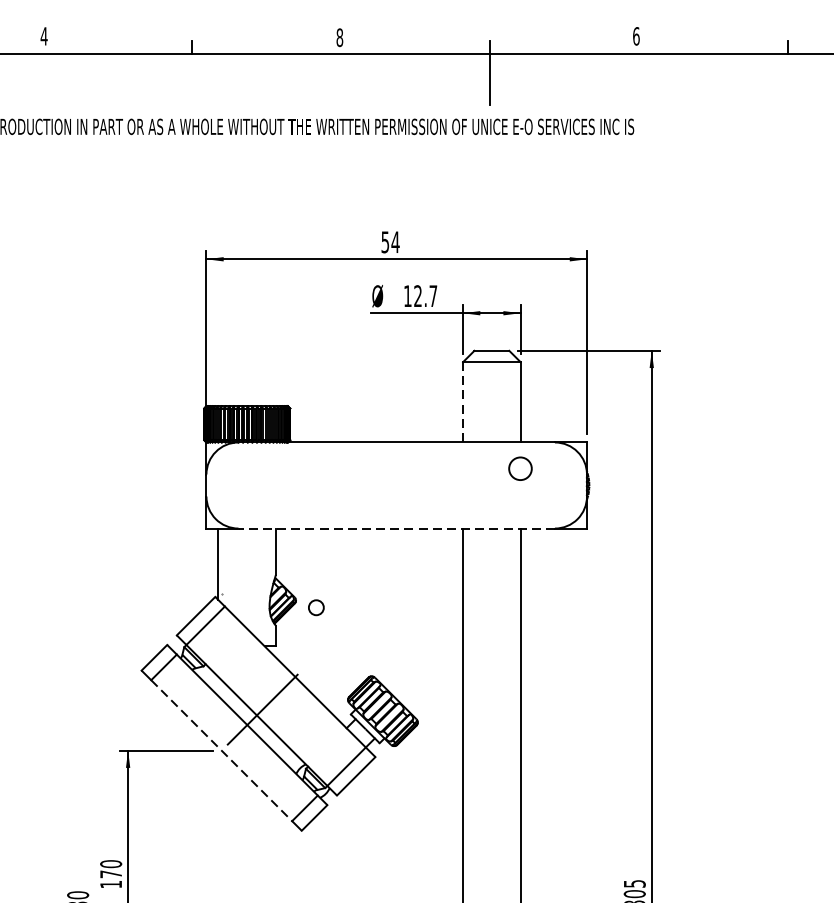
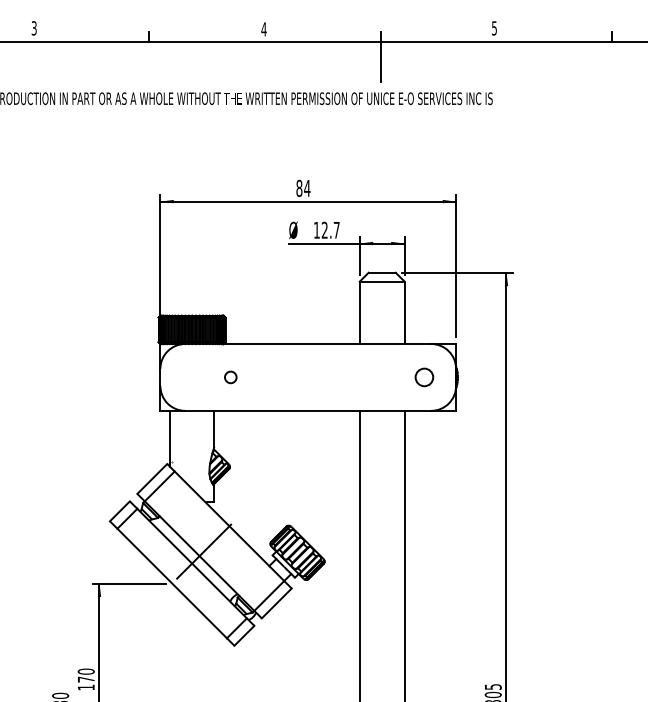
text: (43, 36) -> (33, 28), 4 -> 3
text: (636, 36) -> (494, 28), 6 -> 5
text: (339, 37) -> (263, 29), 8 -> 4
text: (385, 241) -> (299, 187), 54 -> 84
line: (462, 403) -> (359, 313), dashed -> solid
circle: (520, 468) -> (424, 377), moved
line: (397, 528) -> (308, 410), dashed -> solid
circle: (315, 607) -> (230, 377), moved
line: (222, 750) -> (172, 583), dashed -> solid

